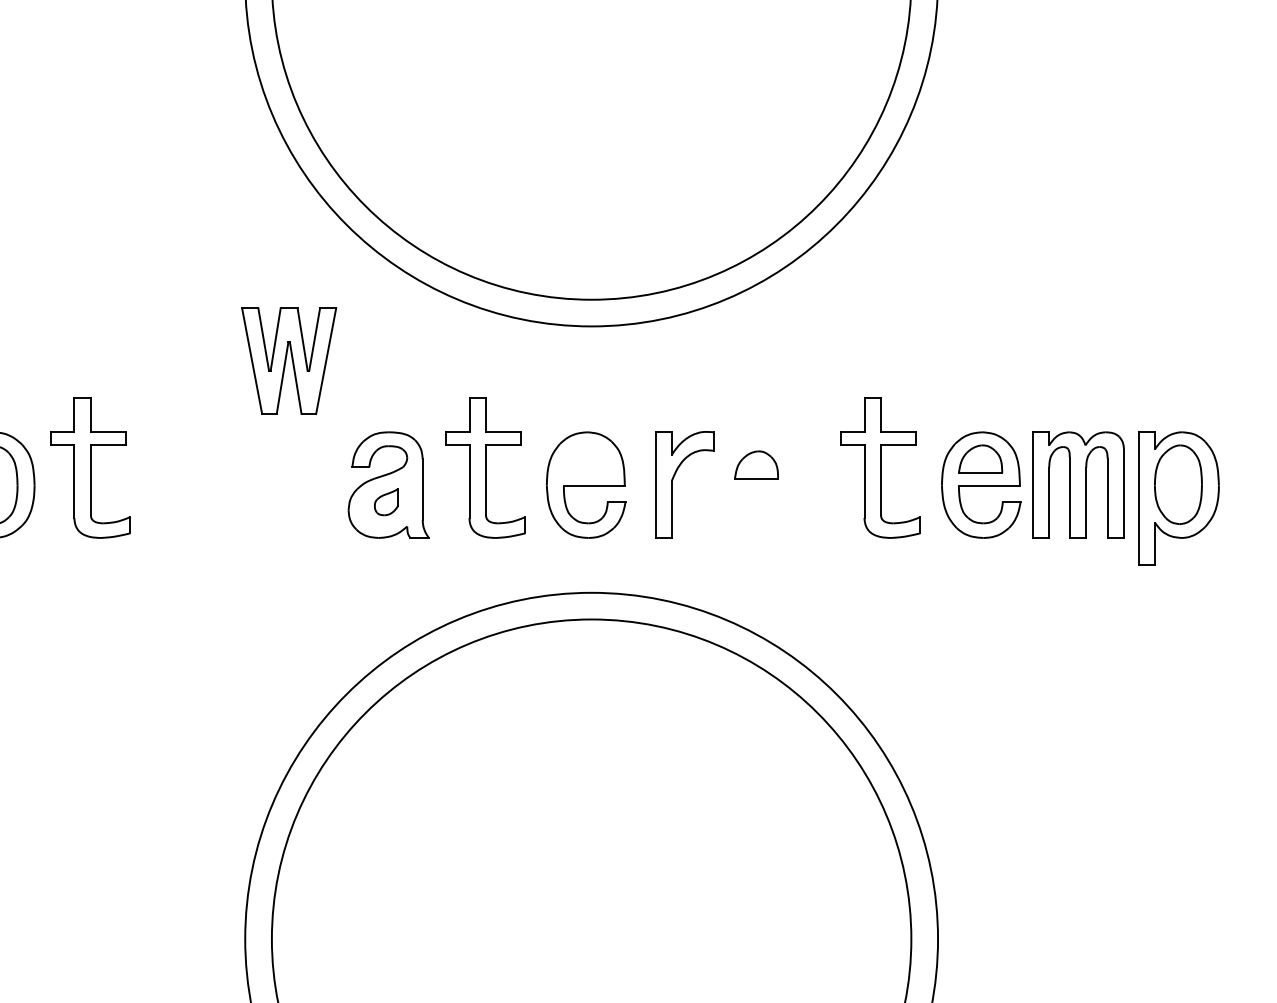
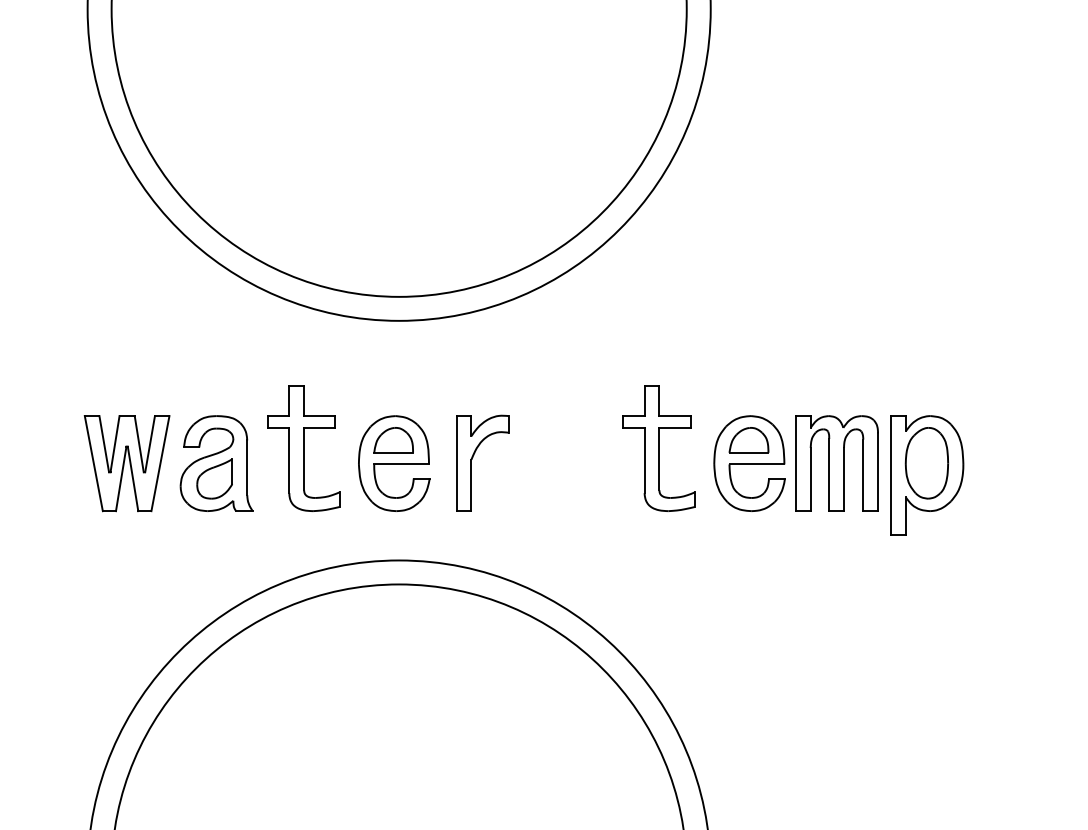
part: (289, 360) -> (127, 463), moved
part: (756, 464) -> (393, 439), moved
part: (386, 501) -> (214, 478), size x1.67

